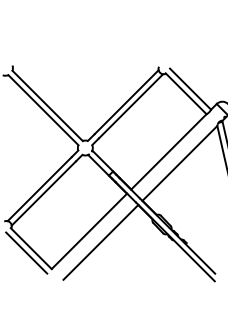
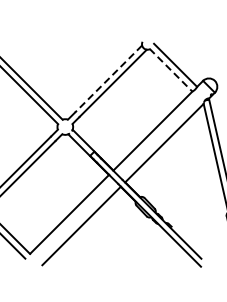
line: (186, 93) -> (171, 69), solid -> dashed
line: (126, 102) -> (108, 79), solid -> dashed

